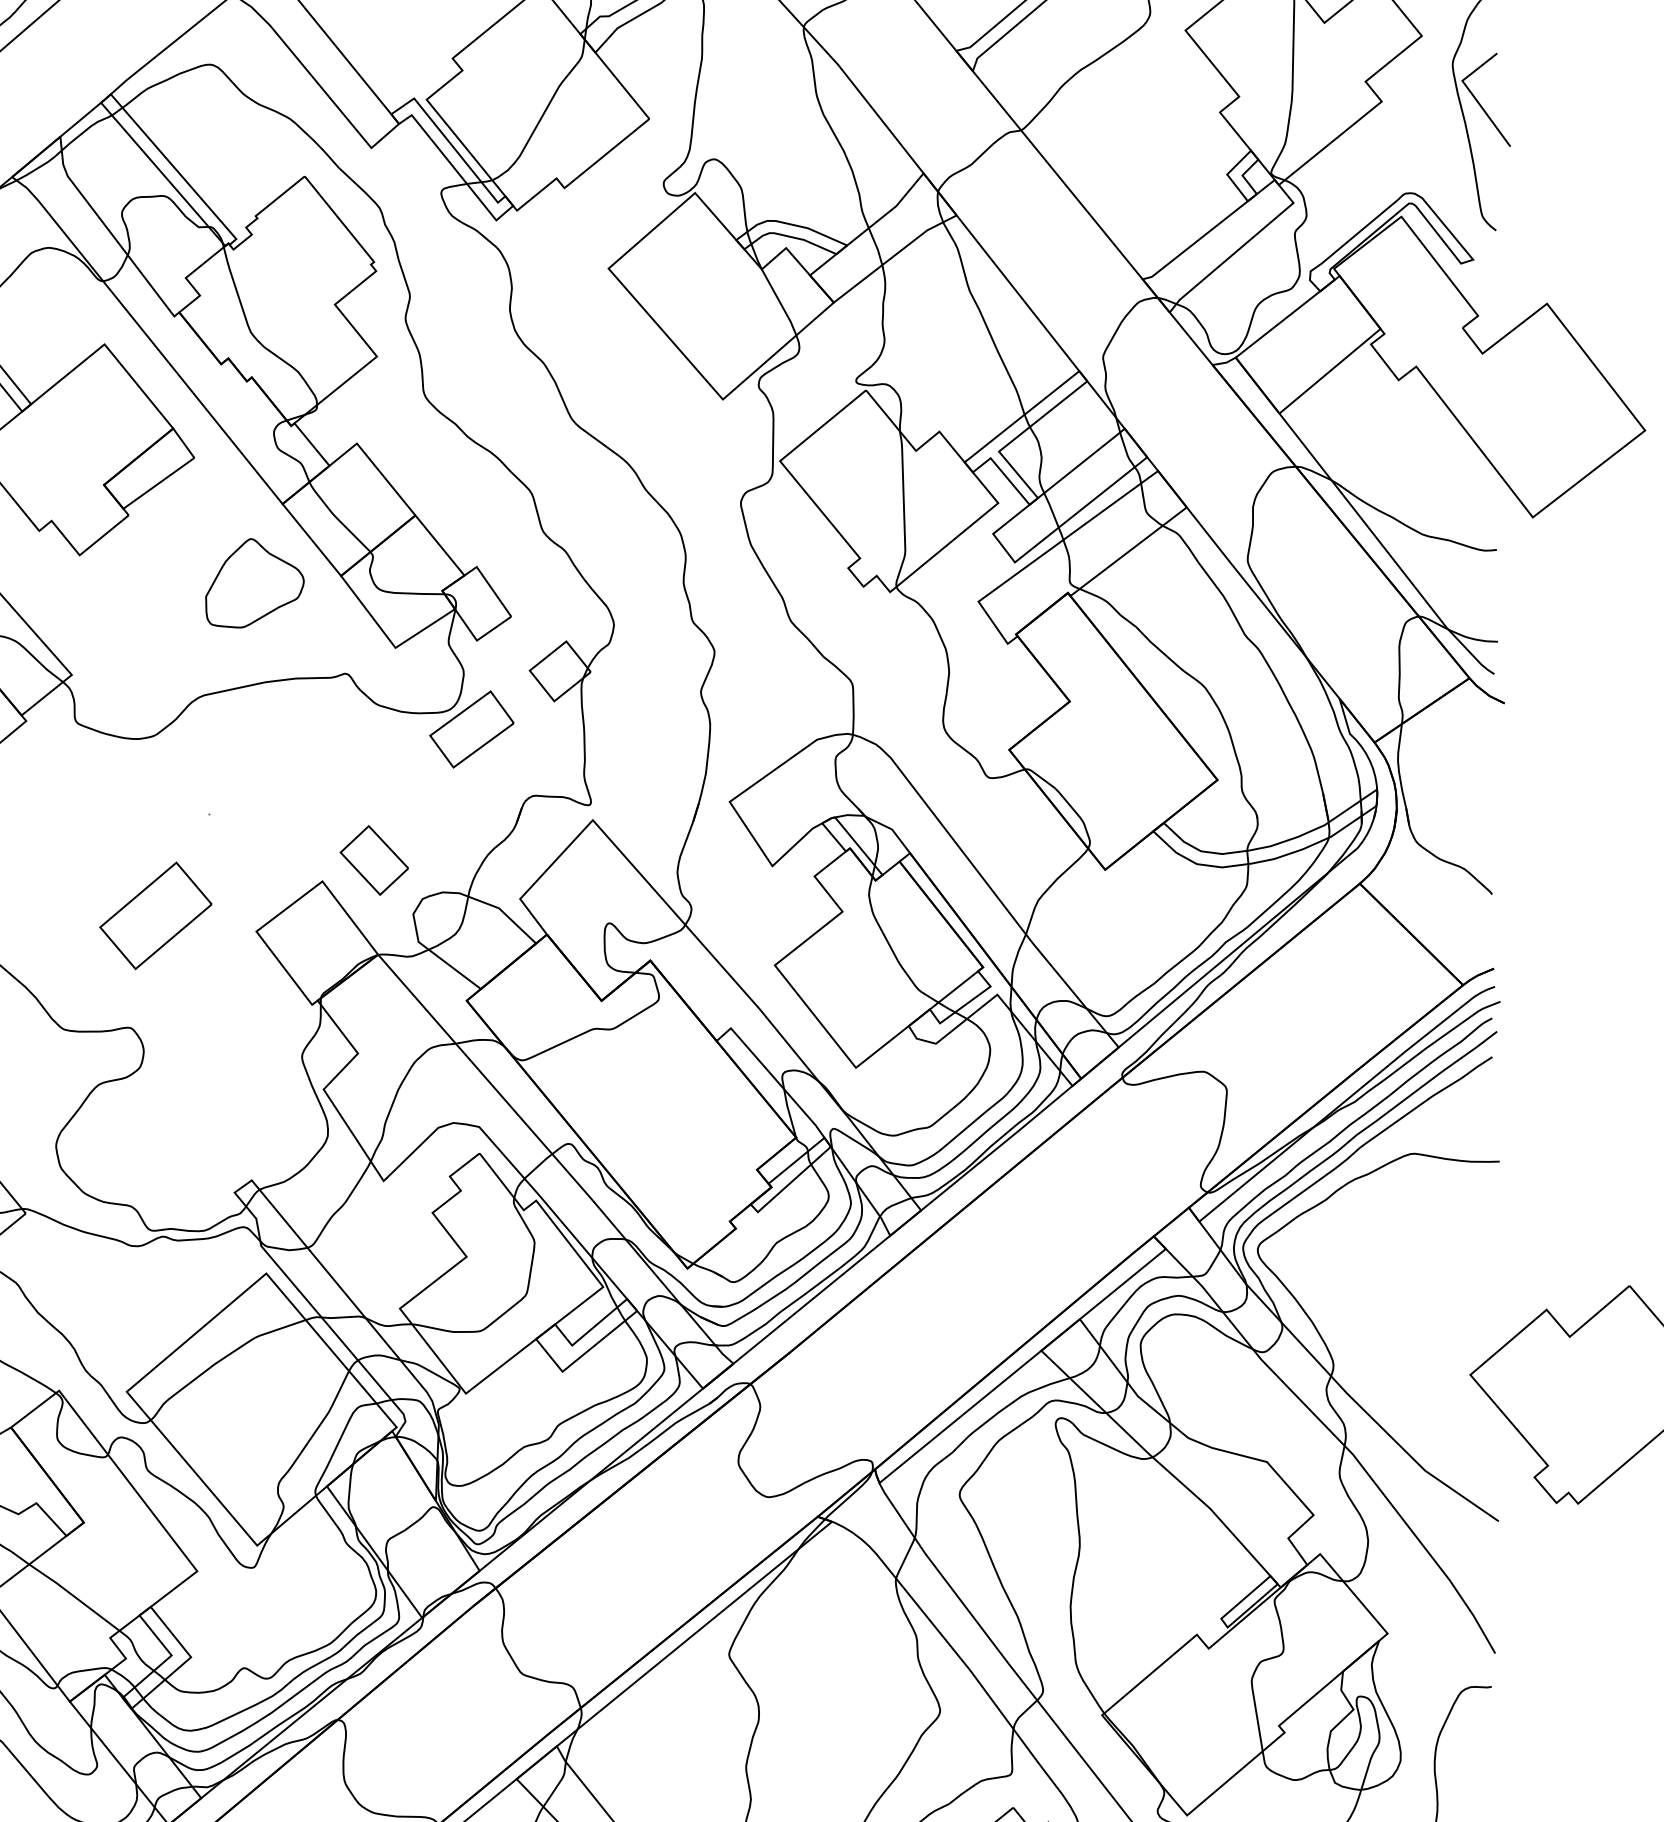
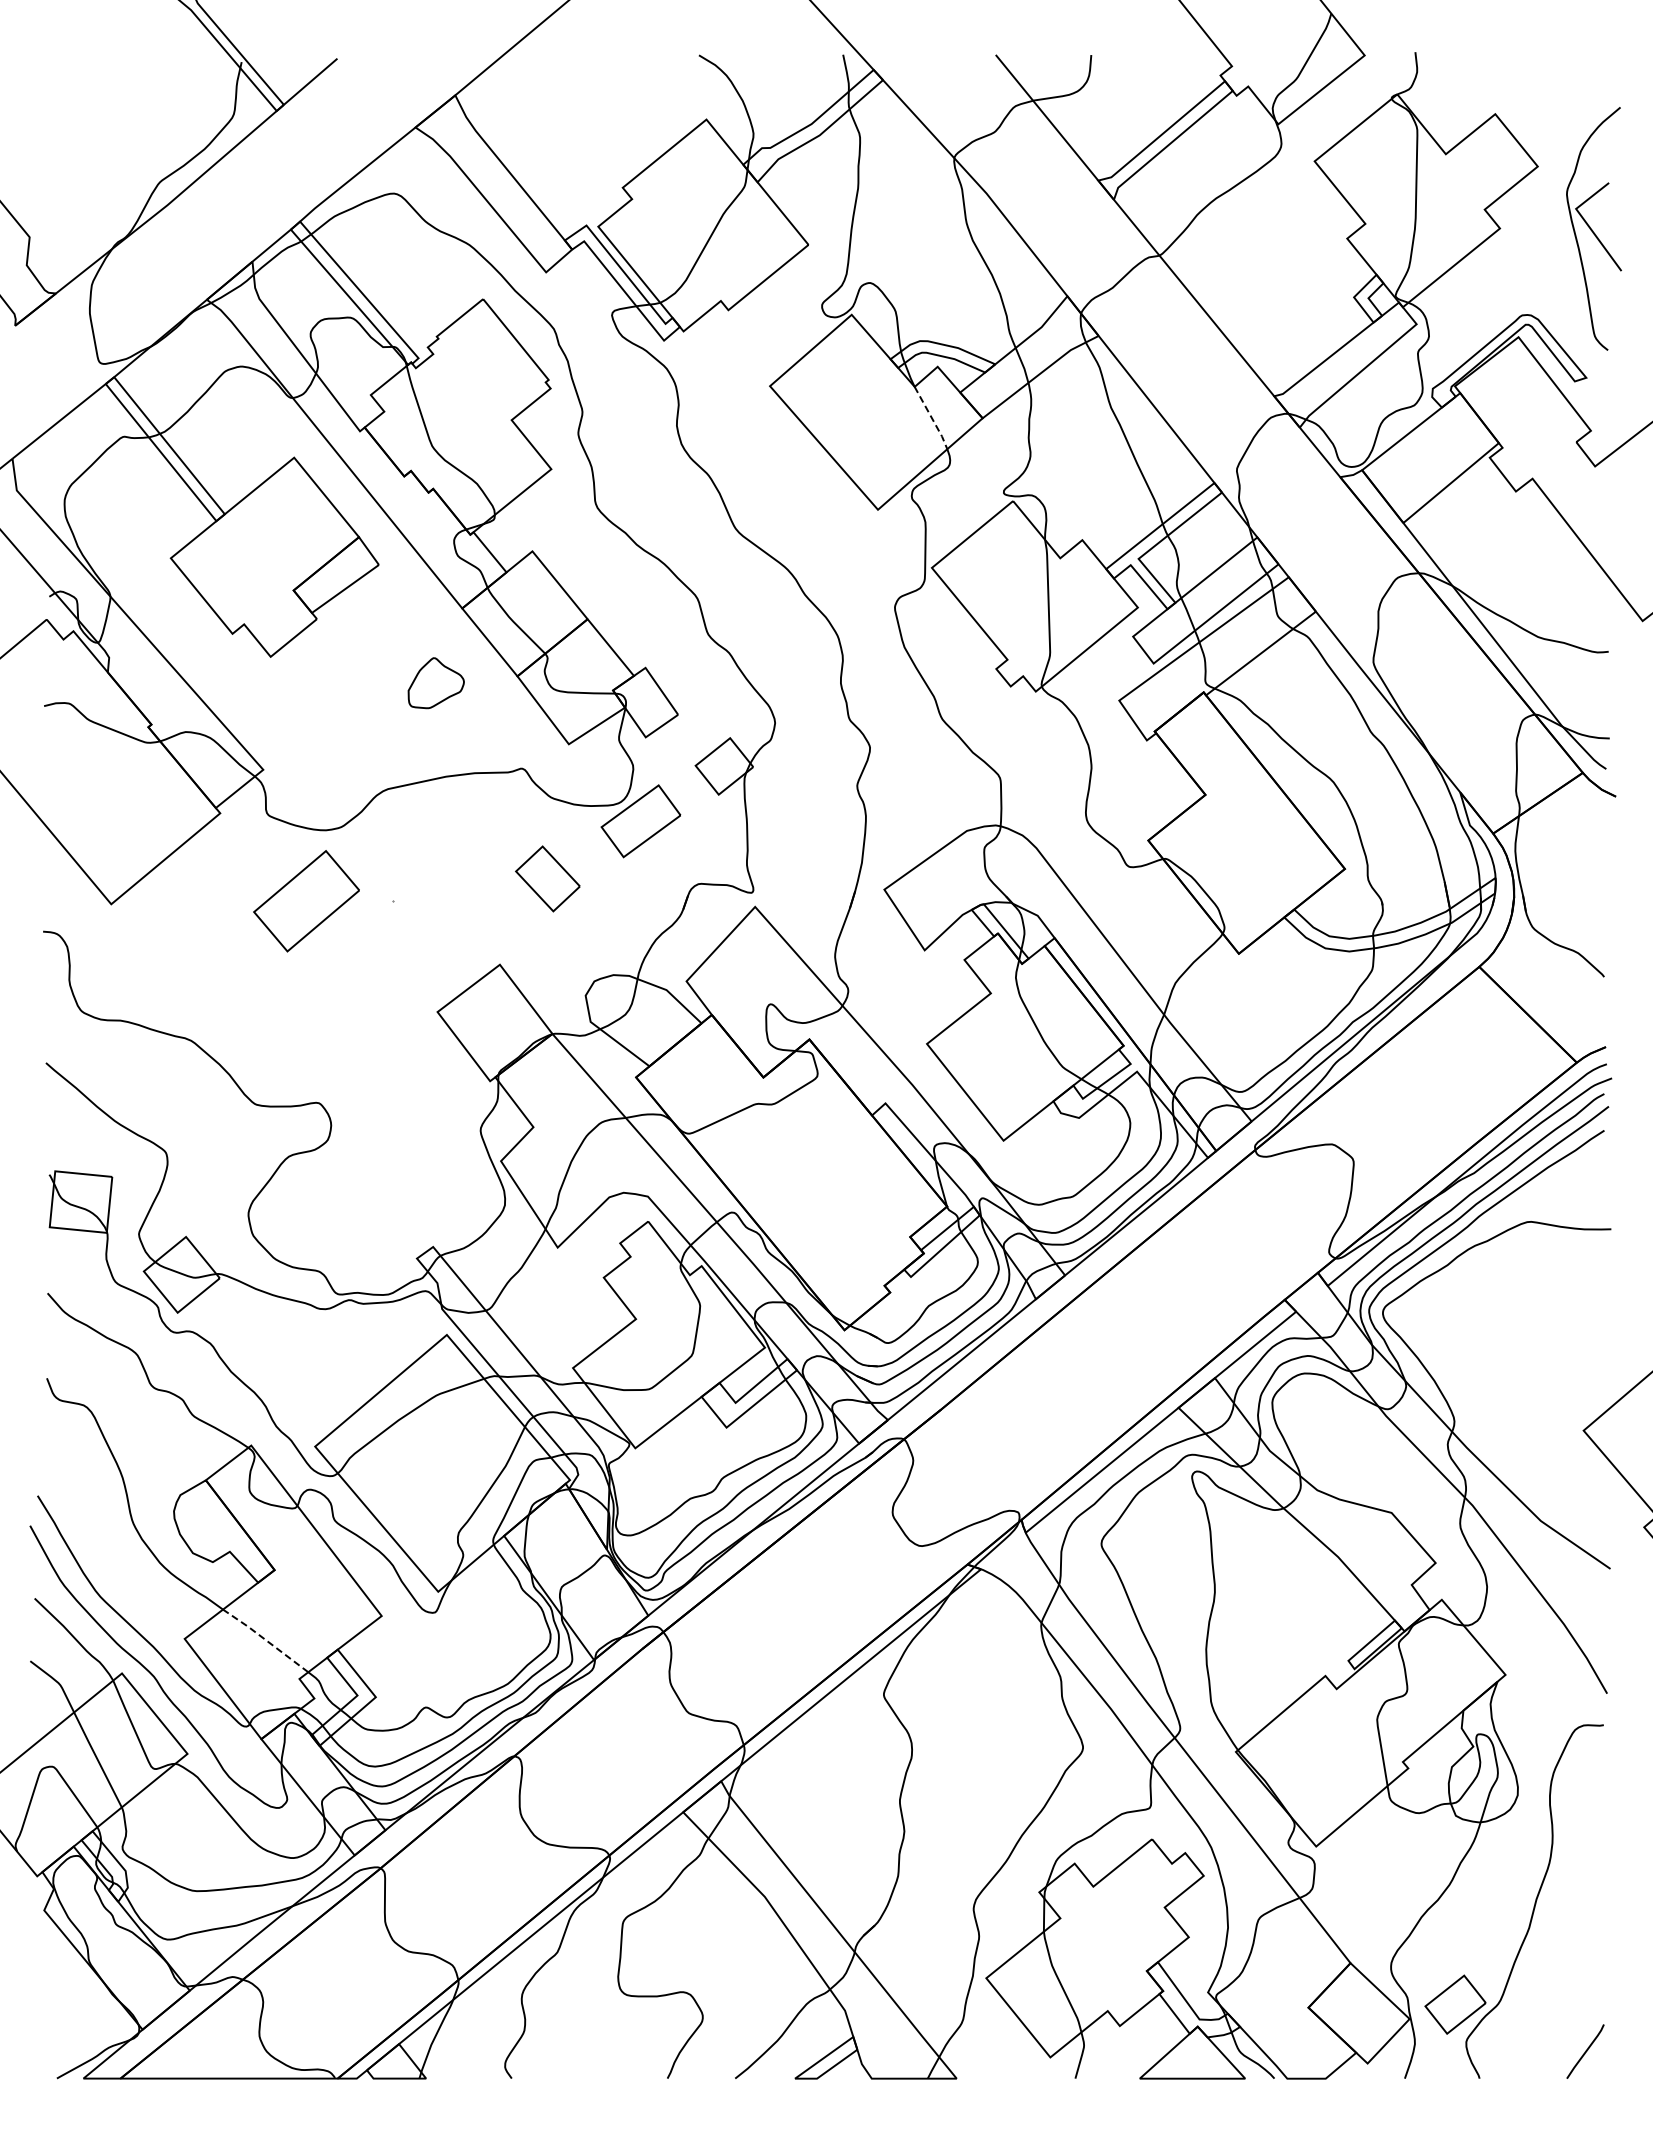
line: (779, 302) -> (931, 418), solid -> dashed
part: (255, 582) -> (436, 682), size x0.6
part: (373, 859) -> (547, 878), moved
part: (155, 916) -> (306, 901), moved
line: (74, 1596) -> (265, 1639), solid -> dashed

